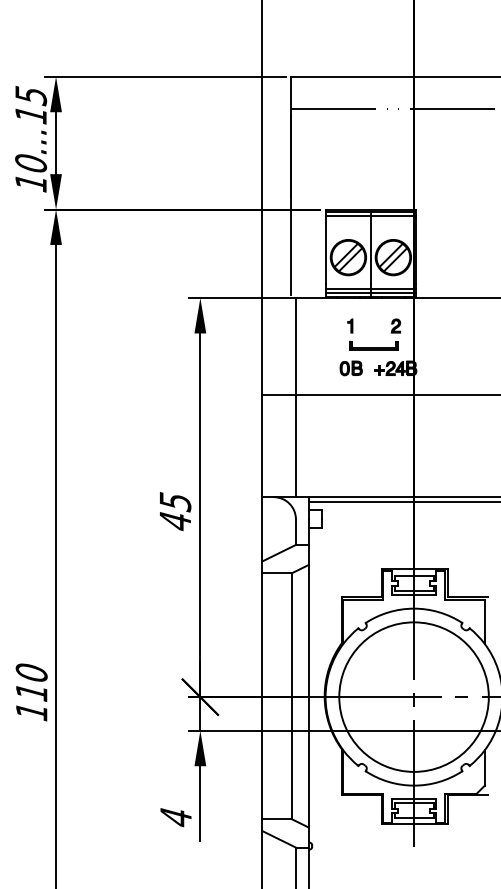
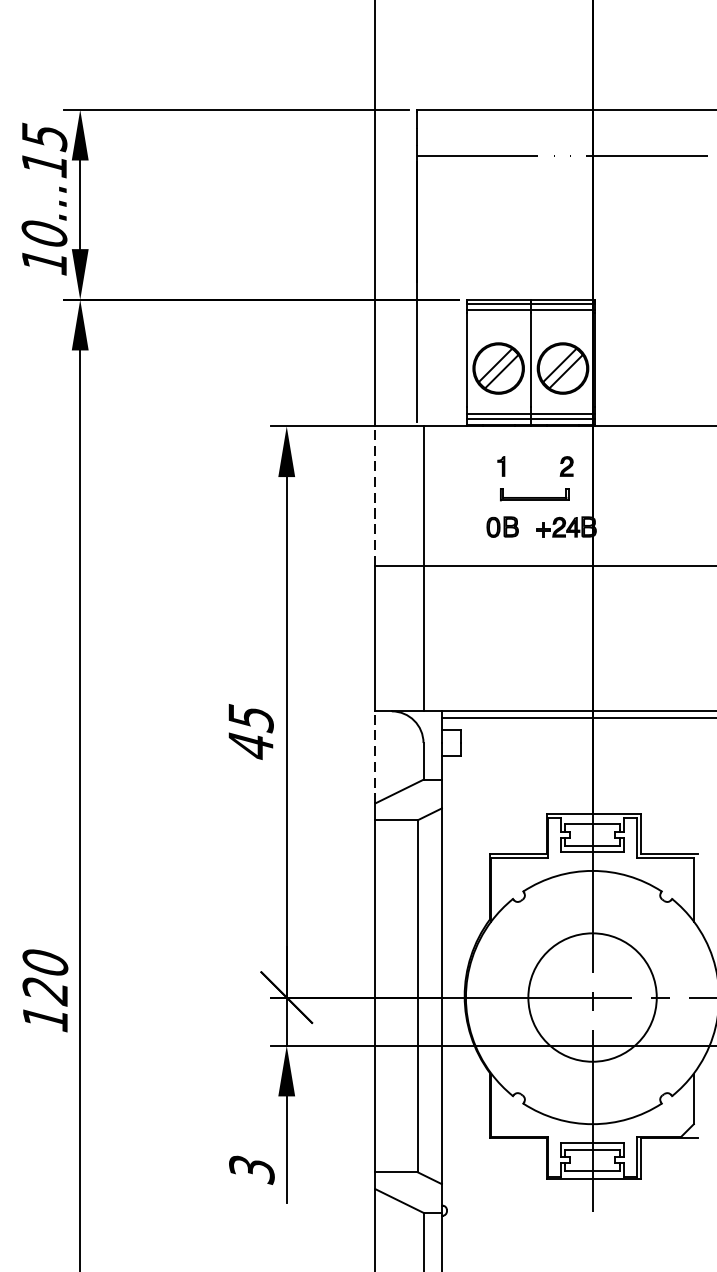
line: (262, 346) -> (375, 495), solid -> dashed
line: (262, 528) -> (375, 756), solid -> dashed
text: (31, 693) -> (45, 992), 110 -> 120
circle: (413, 696) -> (591, 996), size x0.6
text: (176, 817) -> (252, 1169), 4 -> 3

